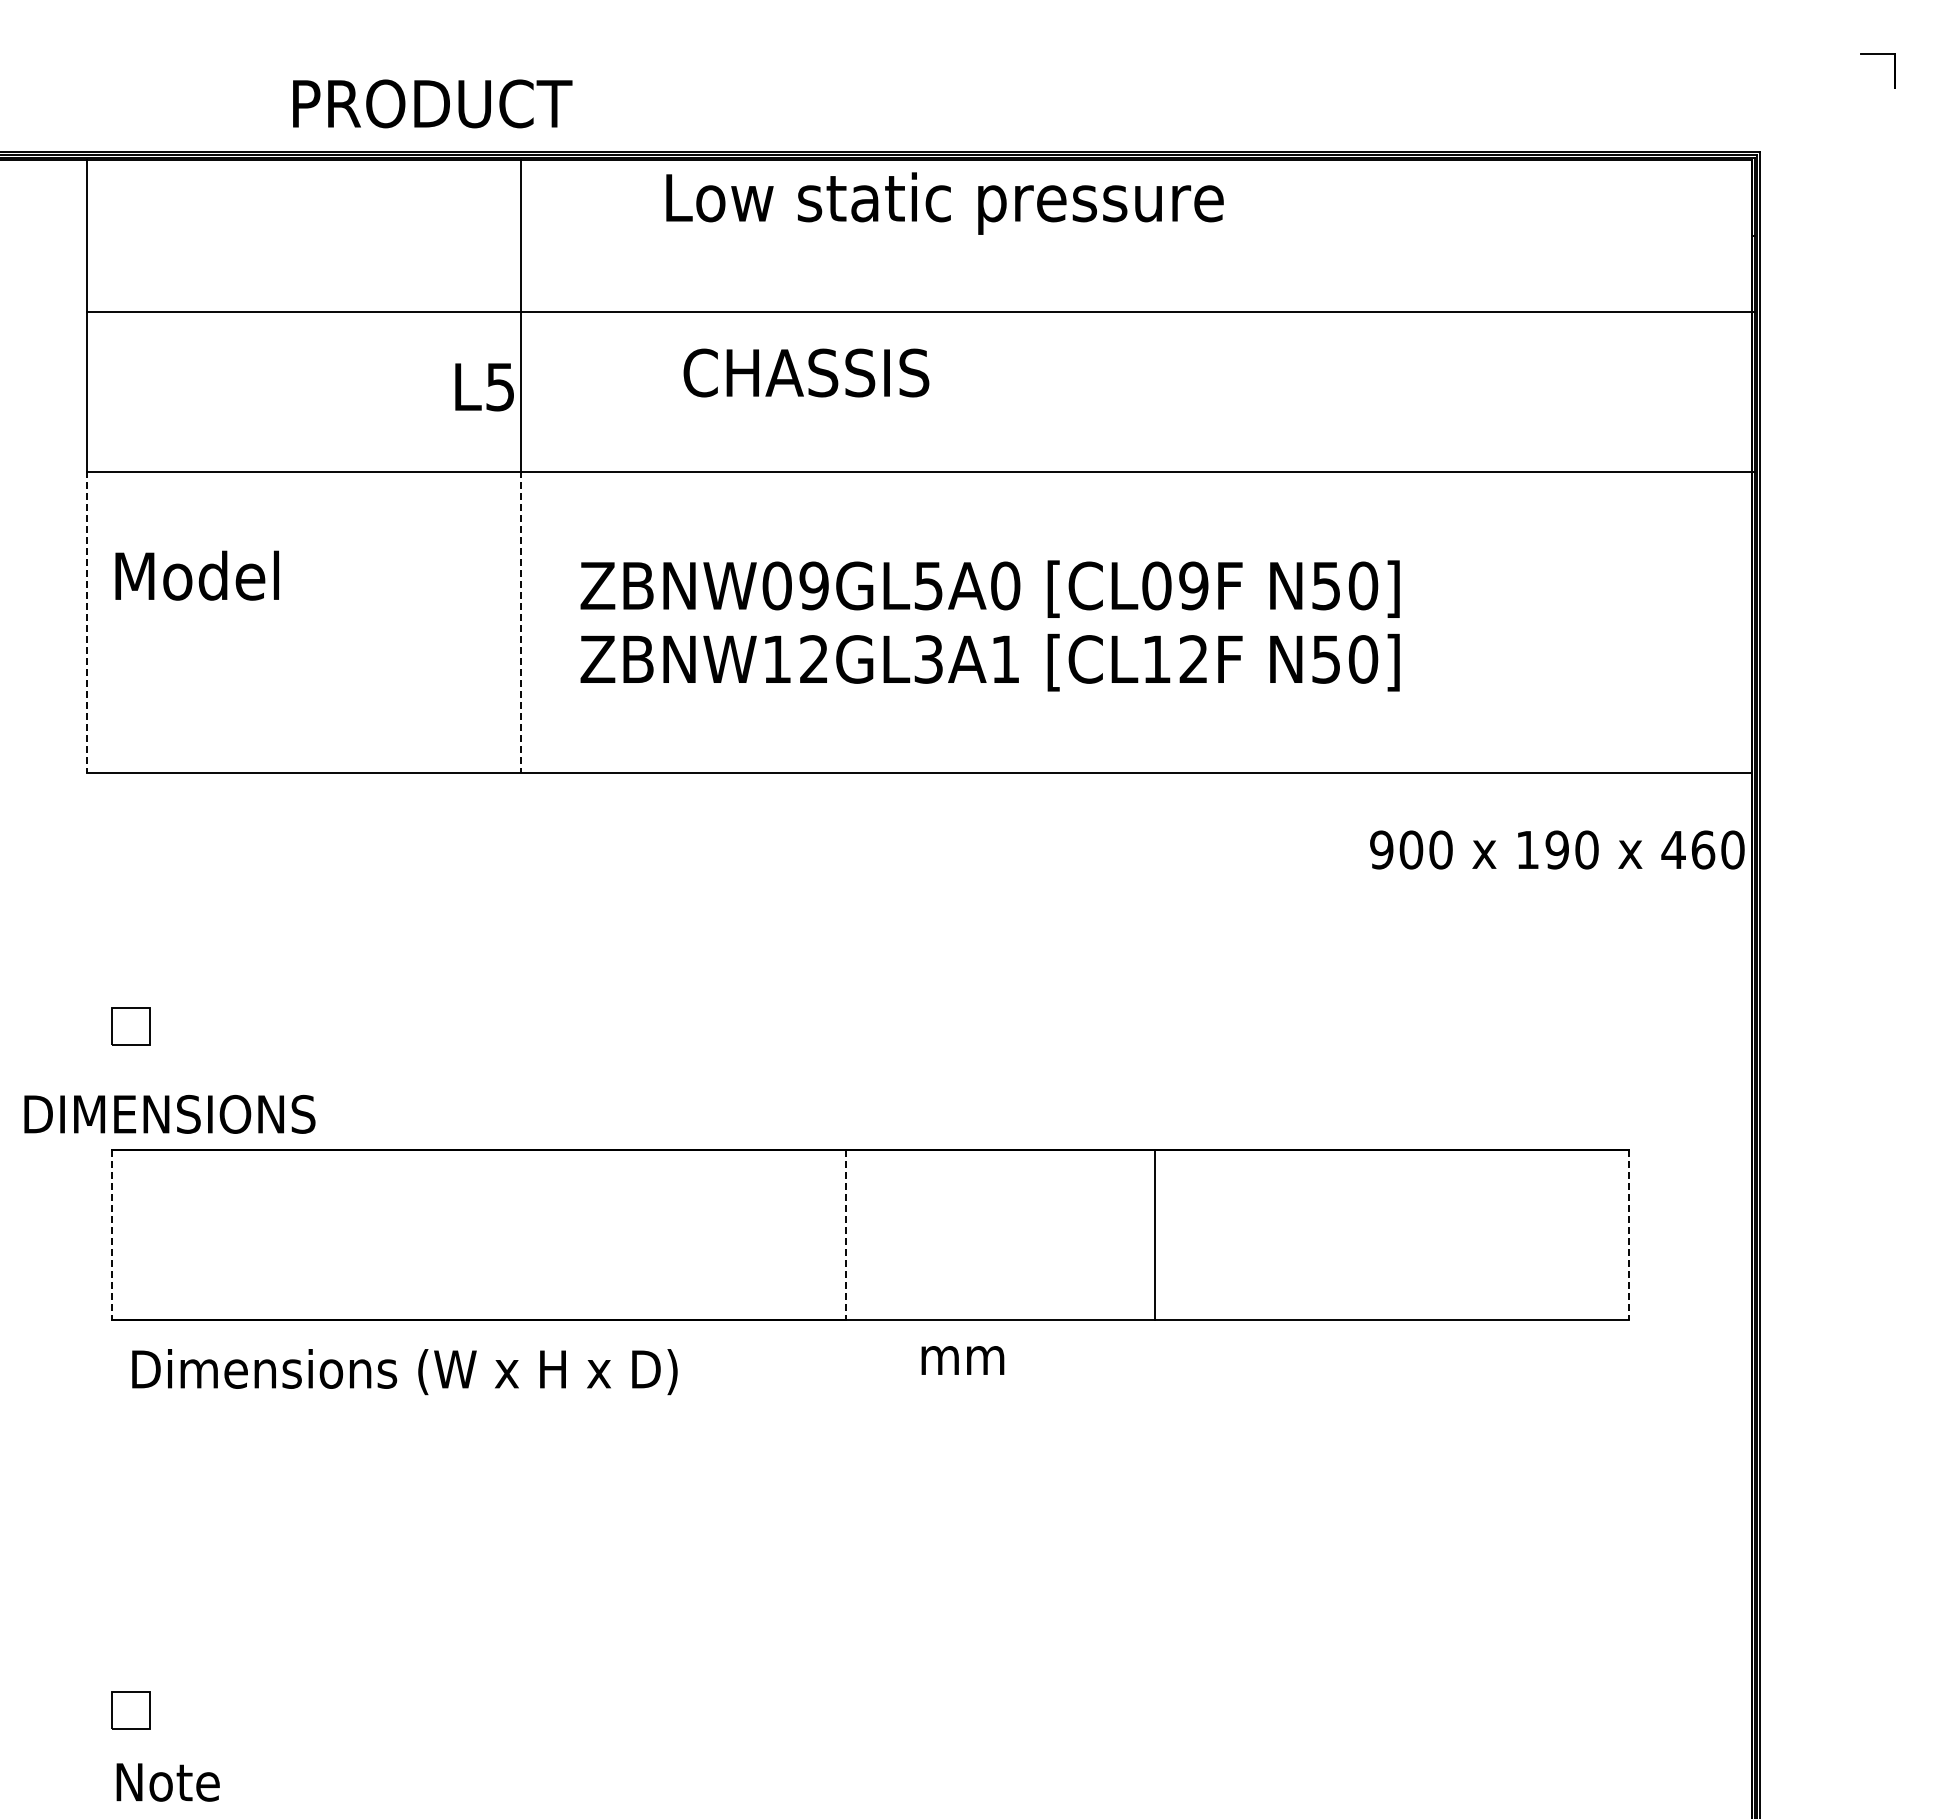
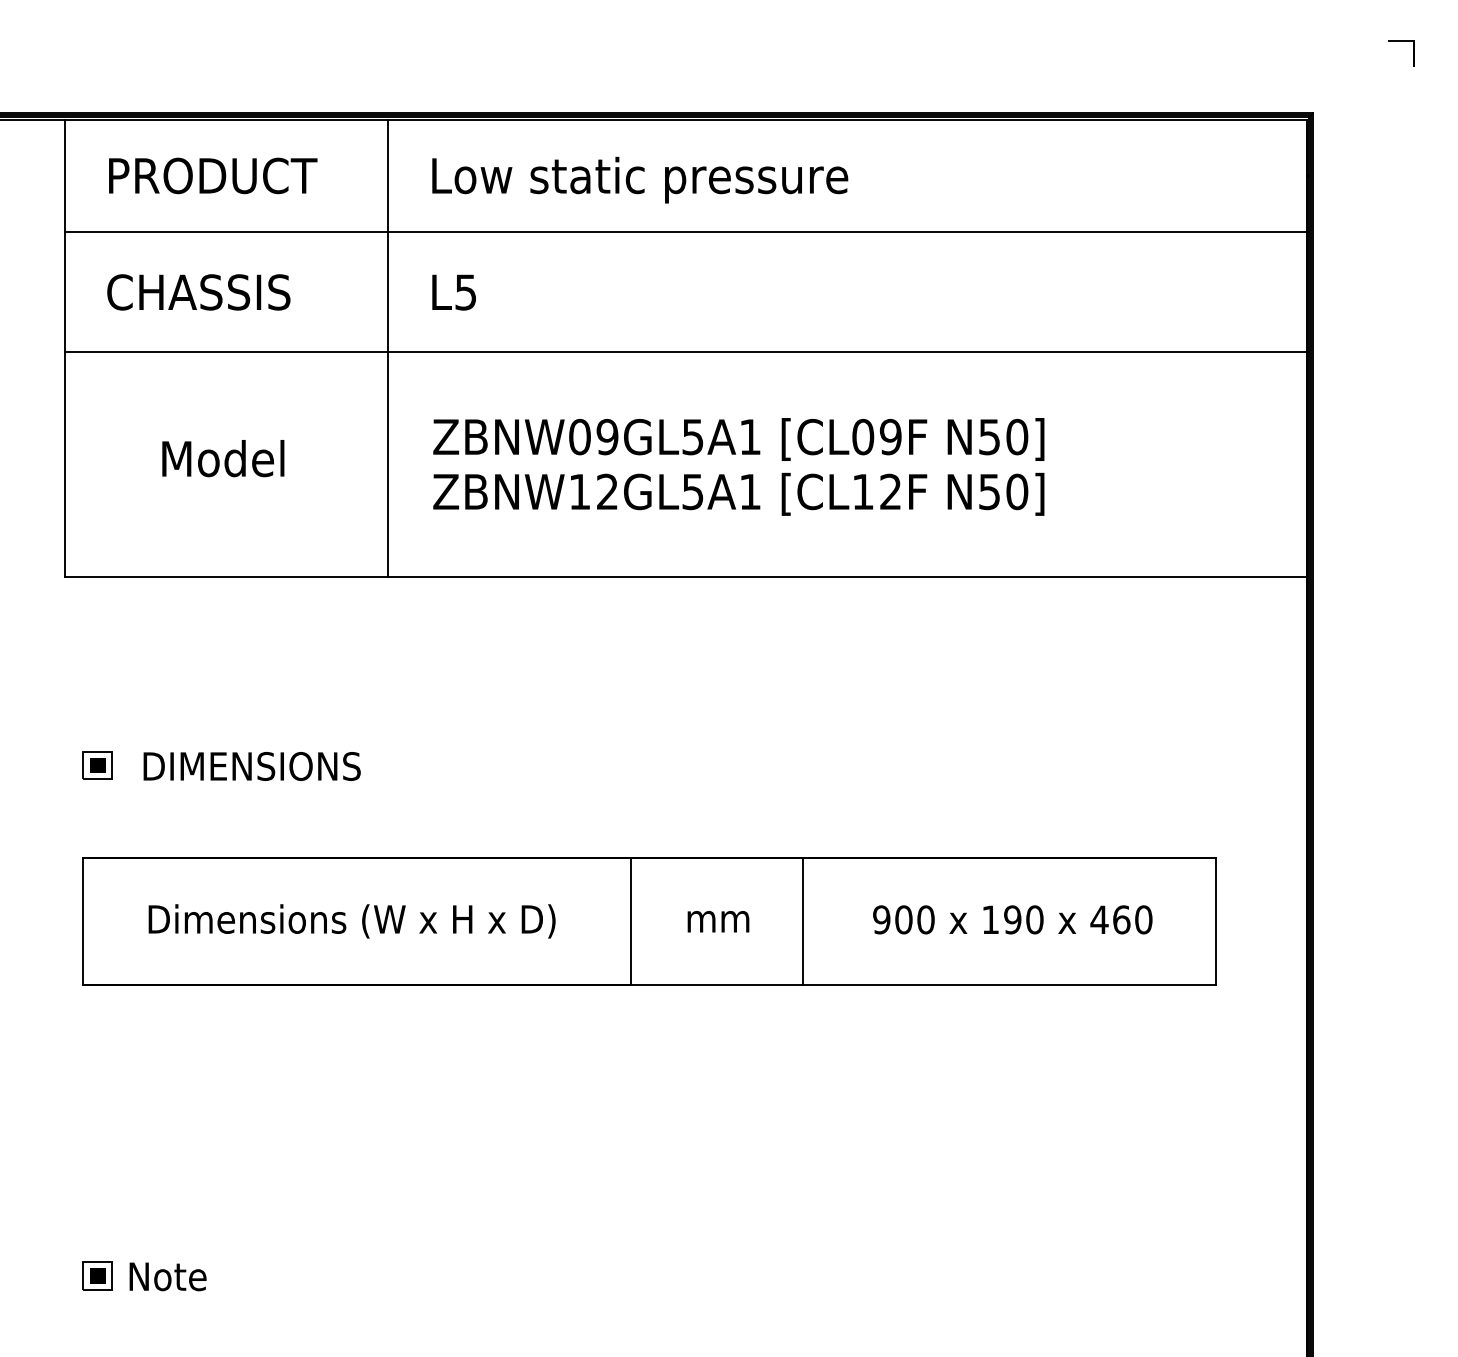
text: (432, 103) -> (213, 175), moved
text: (944, 203) -> (639, 180), moved
text: (806, 372) -> (198, 292), moved
text: (484, 387) -> (454, 292), moved
text: (196, 575) -> (222, 458), moved
text: (1005, 585) -> (750, 436), ZBNW09GL5A0 -> ZBNW09GL5A1
line: (87, 622) -> (65, 464), dashed -> solid
line: (520, 622) -> (388, 464), dashed -> solid
text: (928, 659) -> (692, 491), ZBNW12GL3A1 -> ZBNW12GL5A1
text: (1557, 849) -> (1012, 919), moved
fill: (130, 1026) -> (97, 765), added
text: (169, 1113) -> (251, 765), moved
line: (1154, 1234) -> (802, 920), moved
line: (111, 1235) -> (83, 921), dashed -> solid
line: (845, 1235) -> (630, 921), dashed -> solid
line: (1629, 1235) -> (1215, 921), dashed -> solid
text: (962, 1360) -> (718, 921), moved
text: (404, 1372) -> (351, 921), moved
fill: (130, 1710) -> (97, 1276), added
text: (167, 1782) -> (167, 1276), moved

